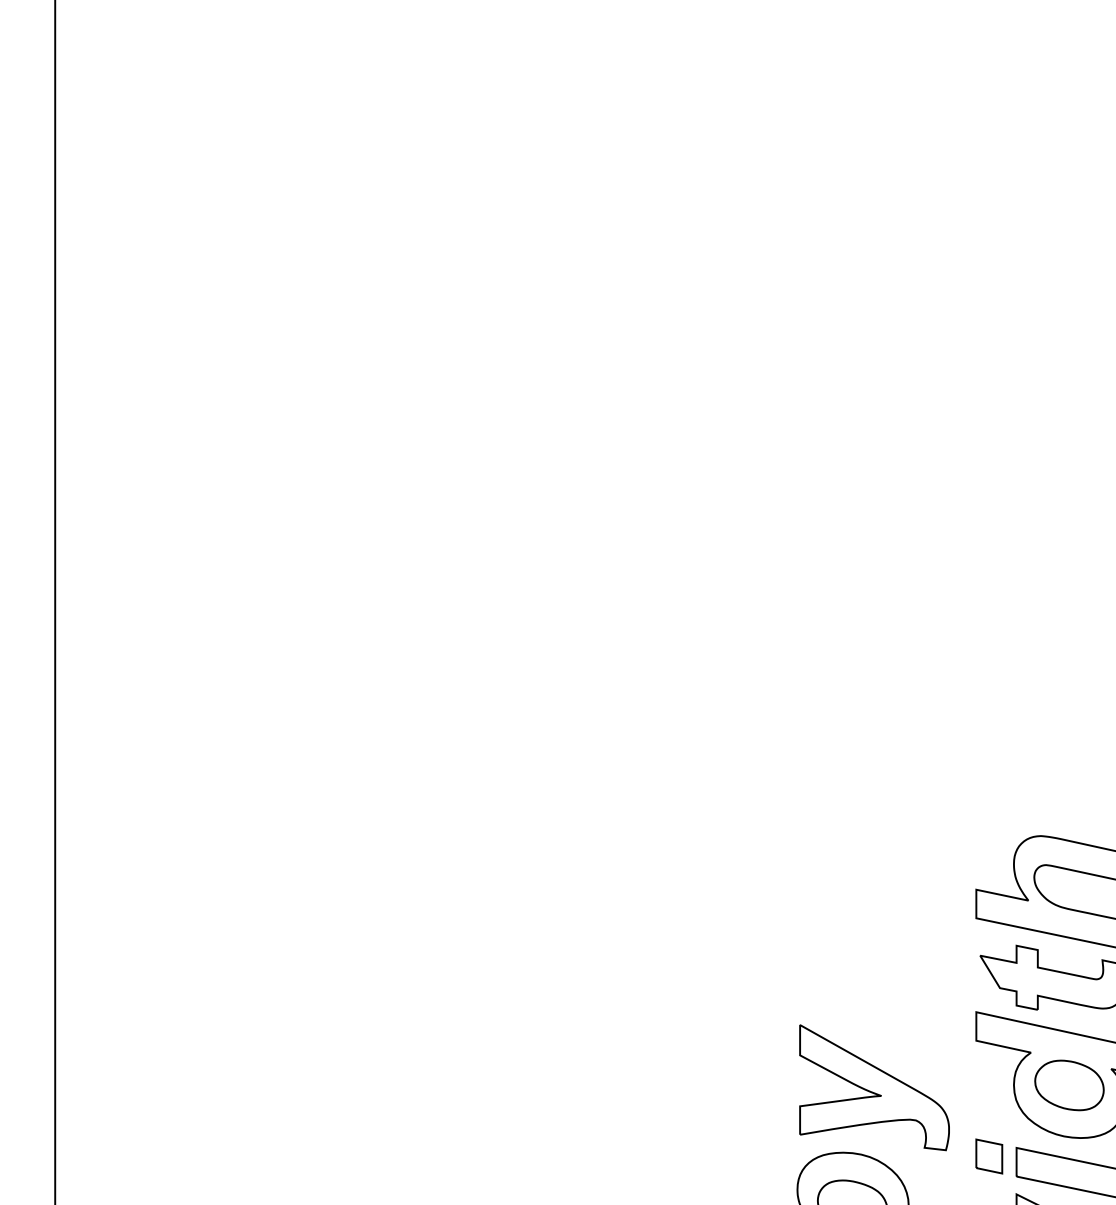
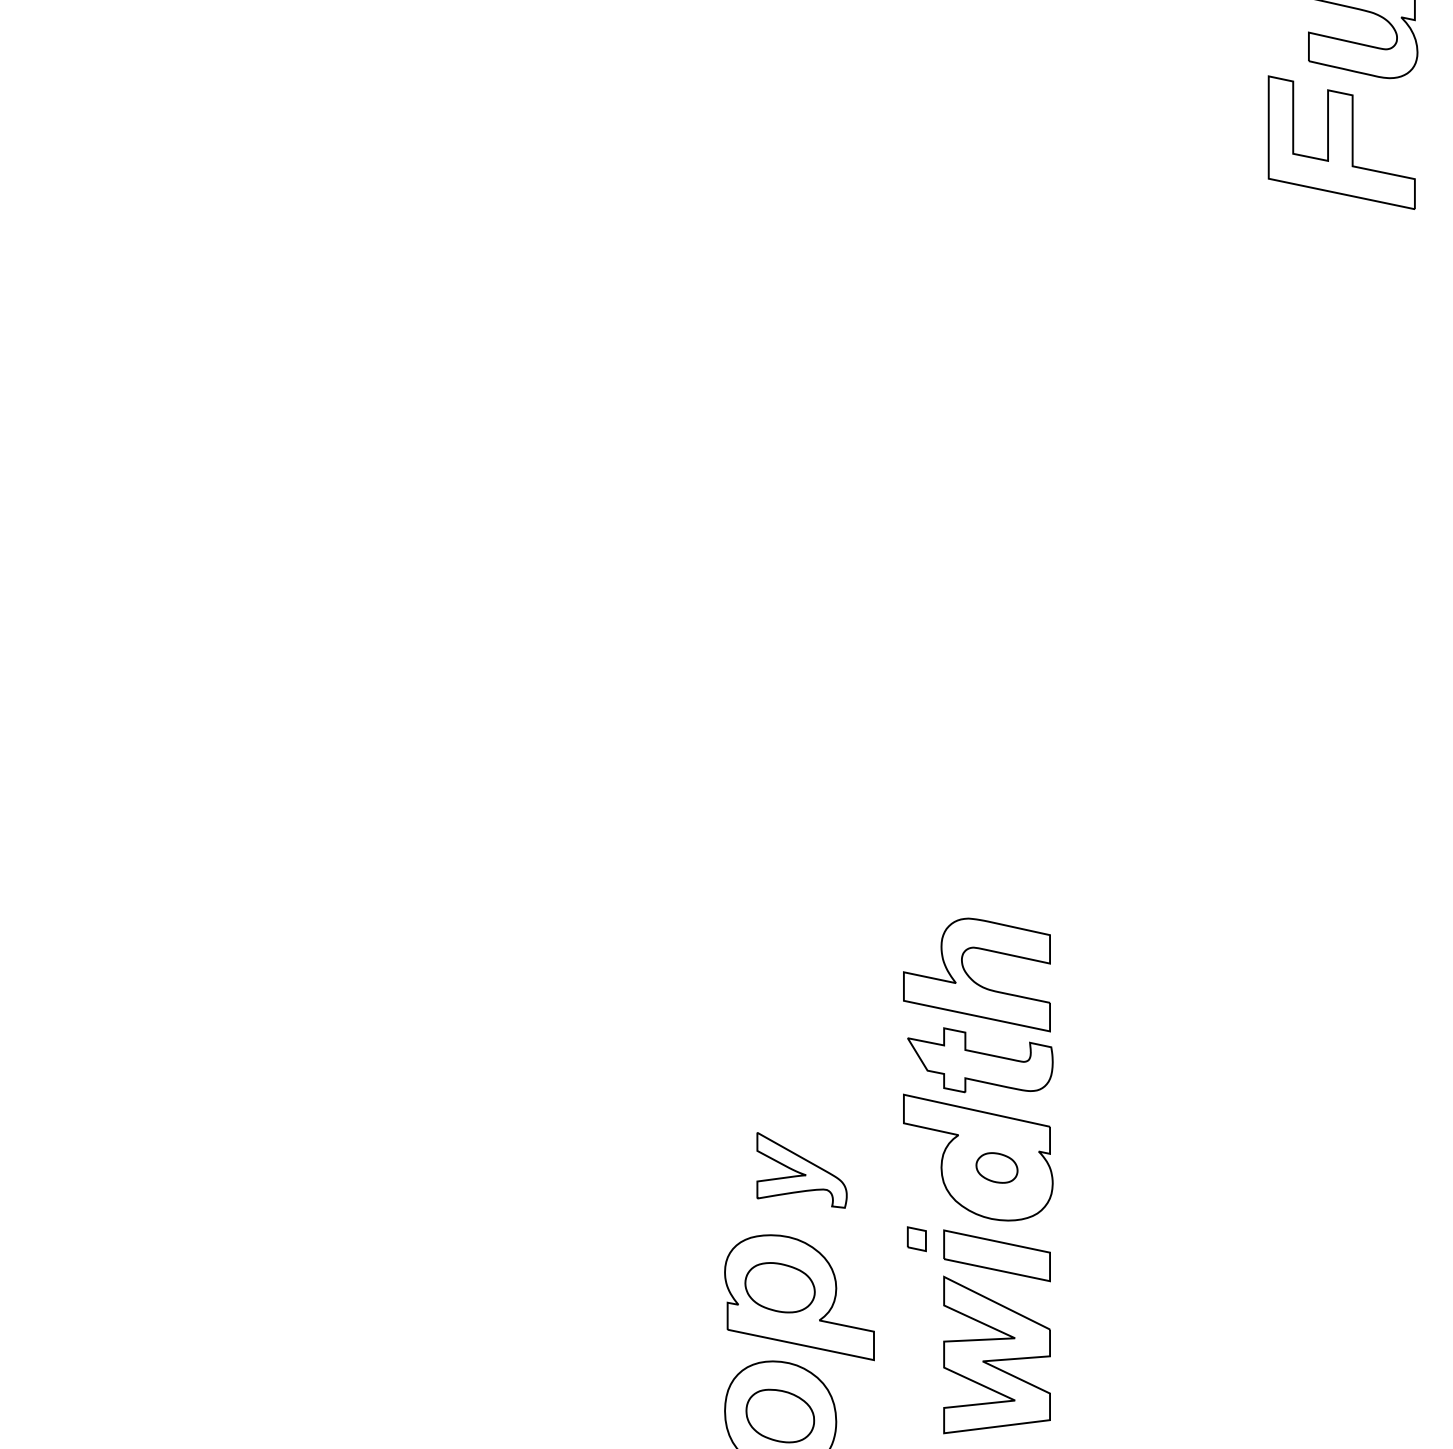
part: (1068, 1084) -> (996, 1167), size x0.6
part: (873, 1087) -> (801, 1170), size x0.6
part: (988, 1156) -> (916, 1239), size x0.7

